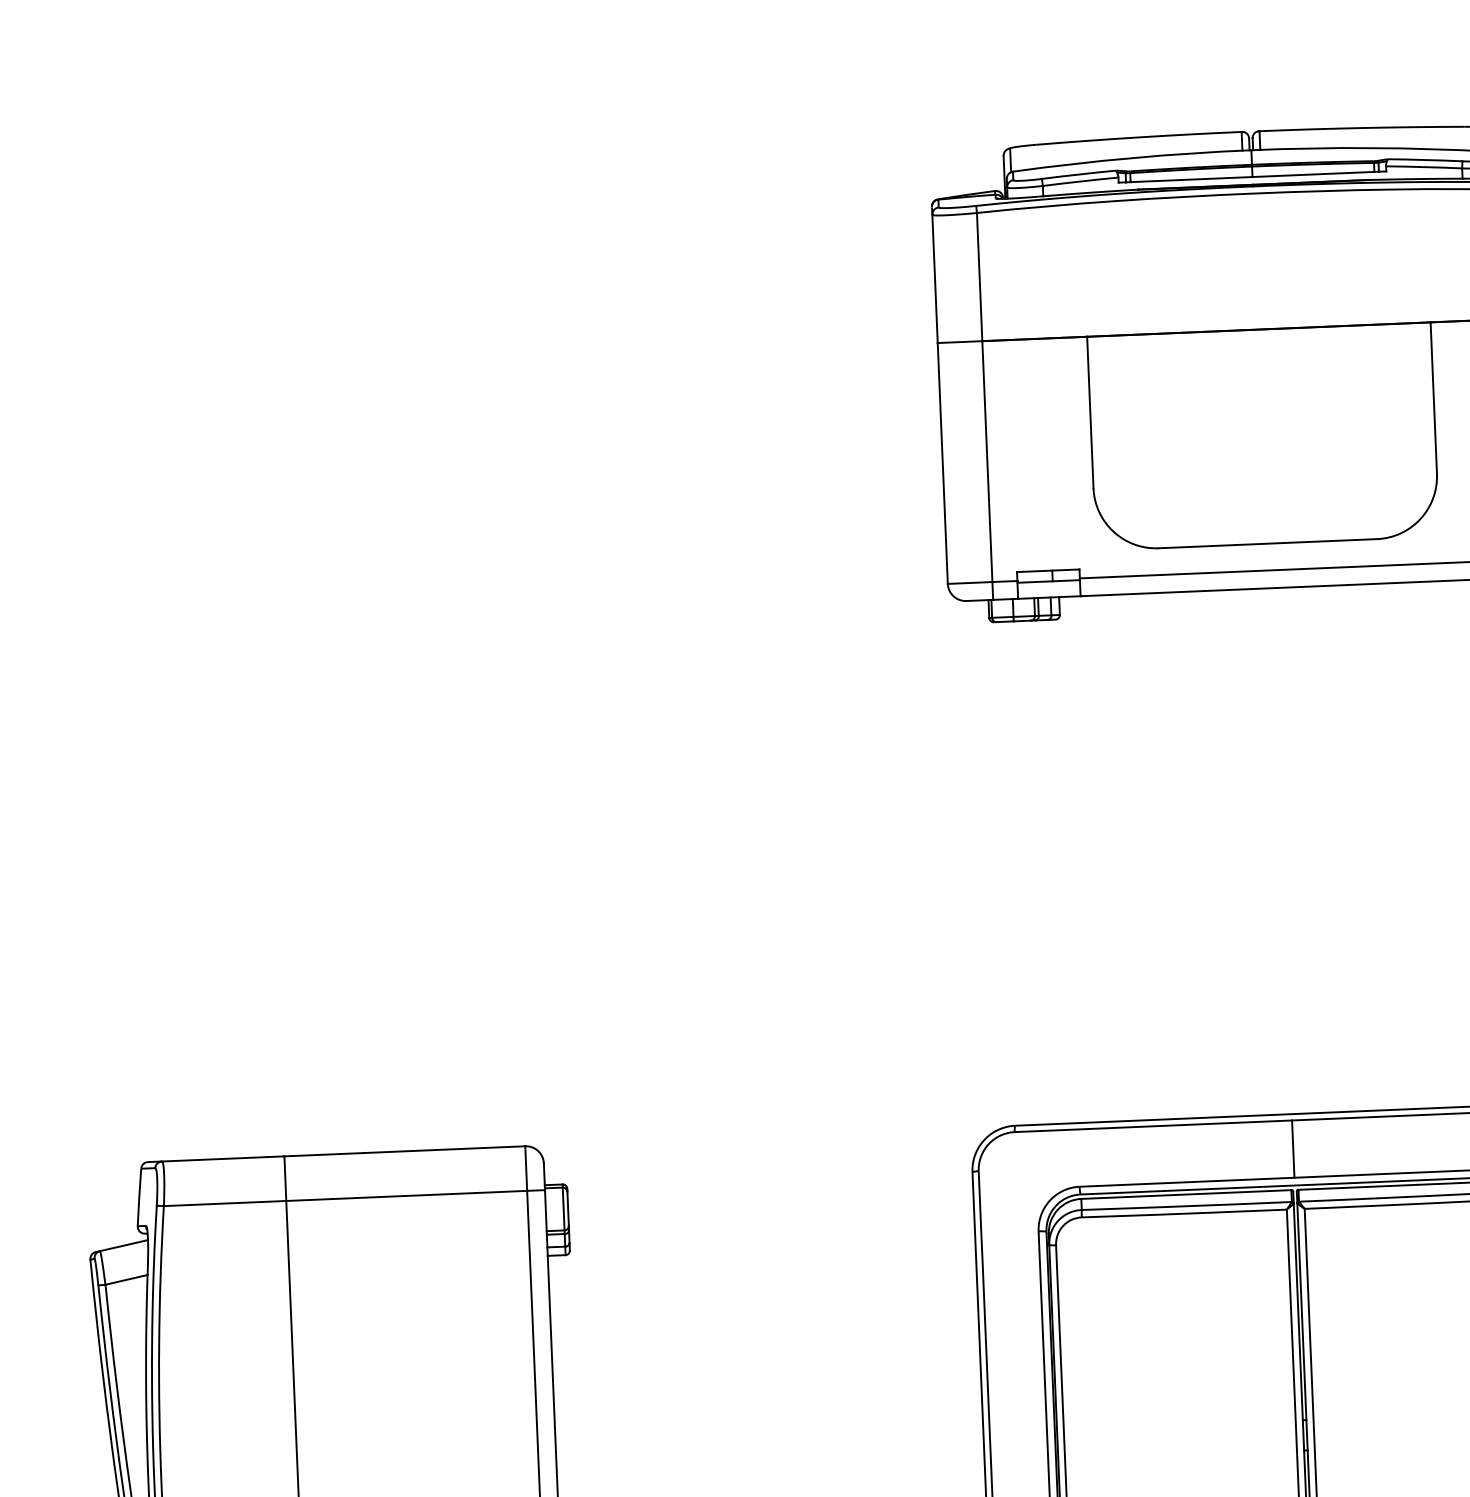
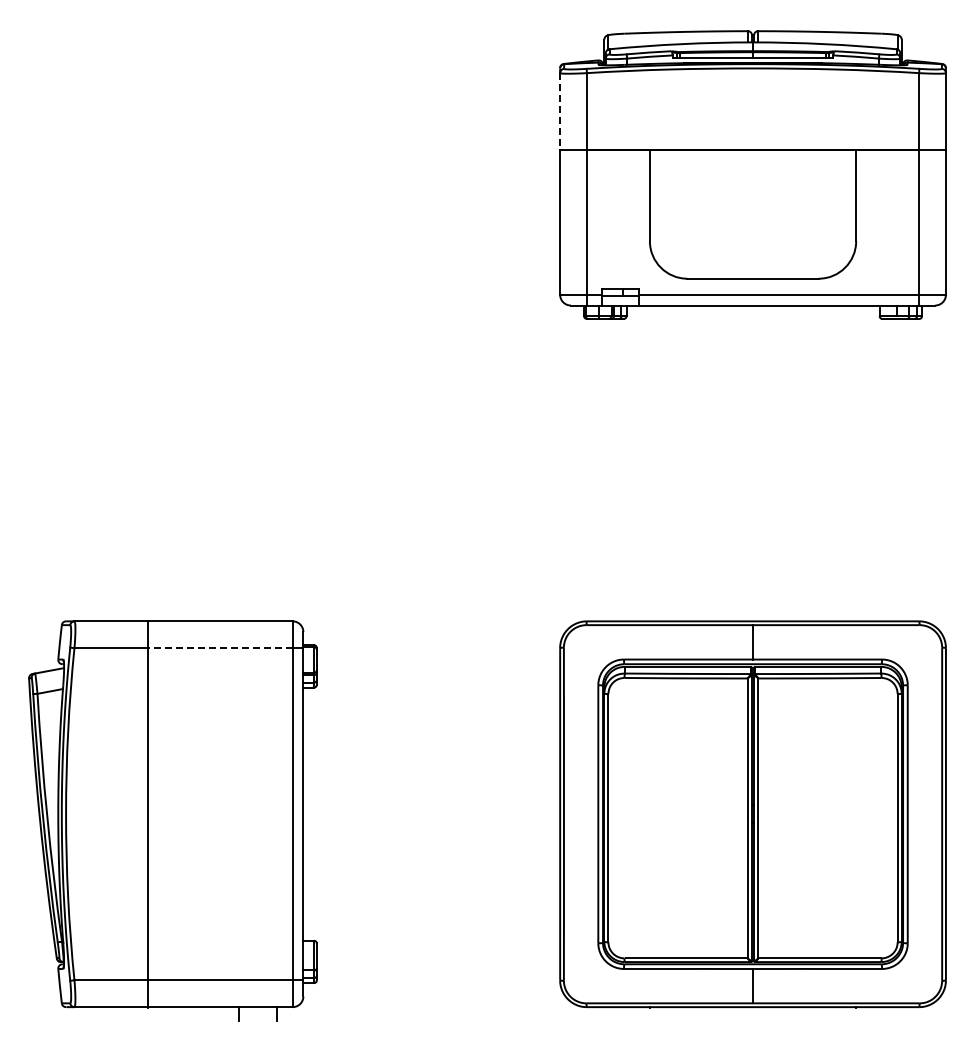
line: (935, 280) -> (560, 112), solid -> dashed
line: (405, 1196) -> (219, 648), solid -> dashed

